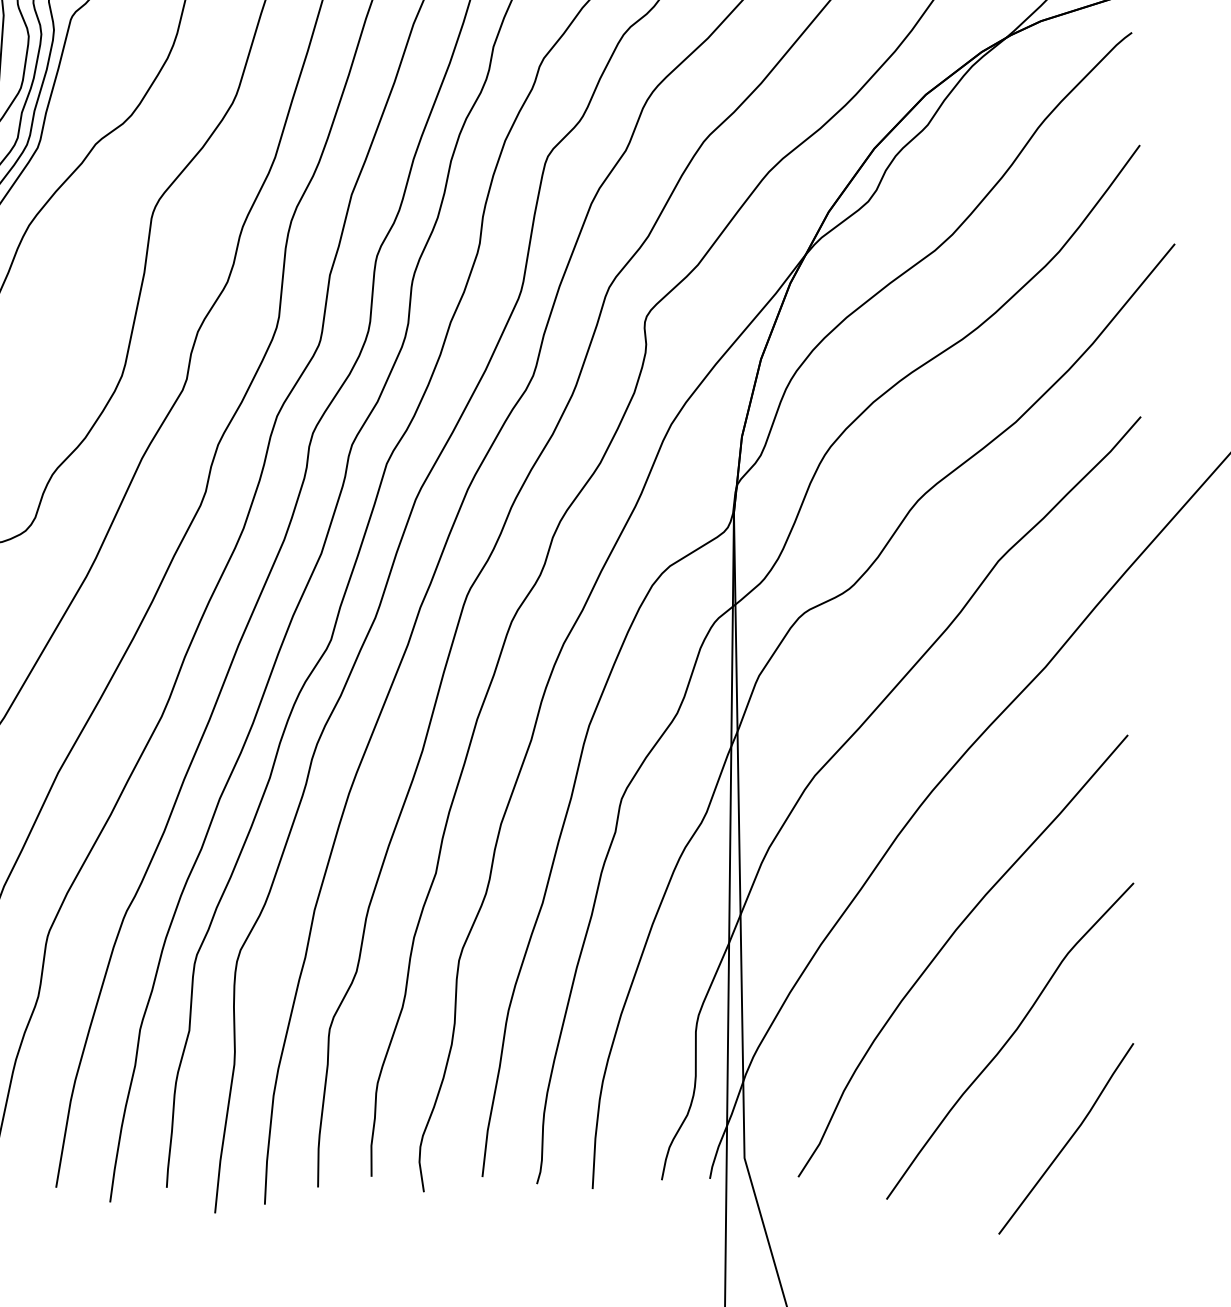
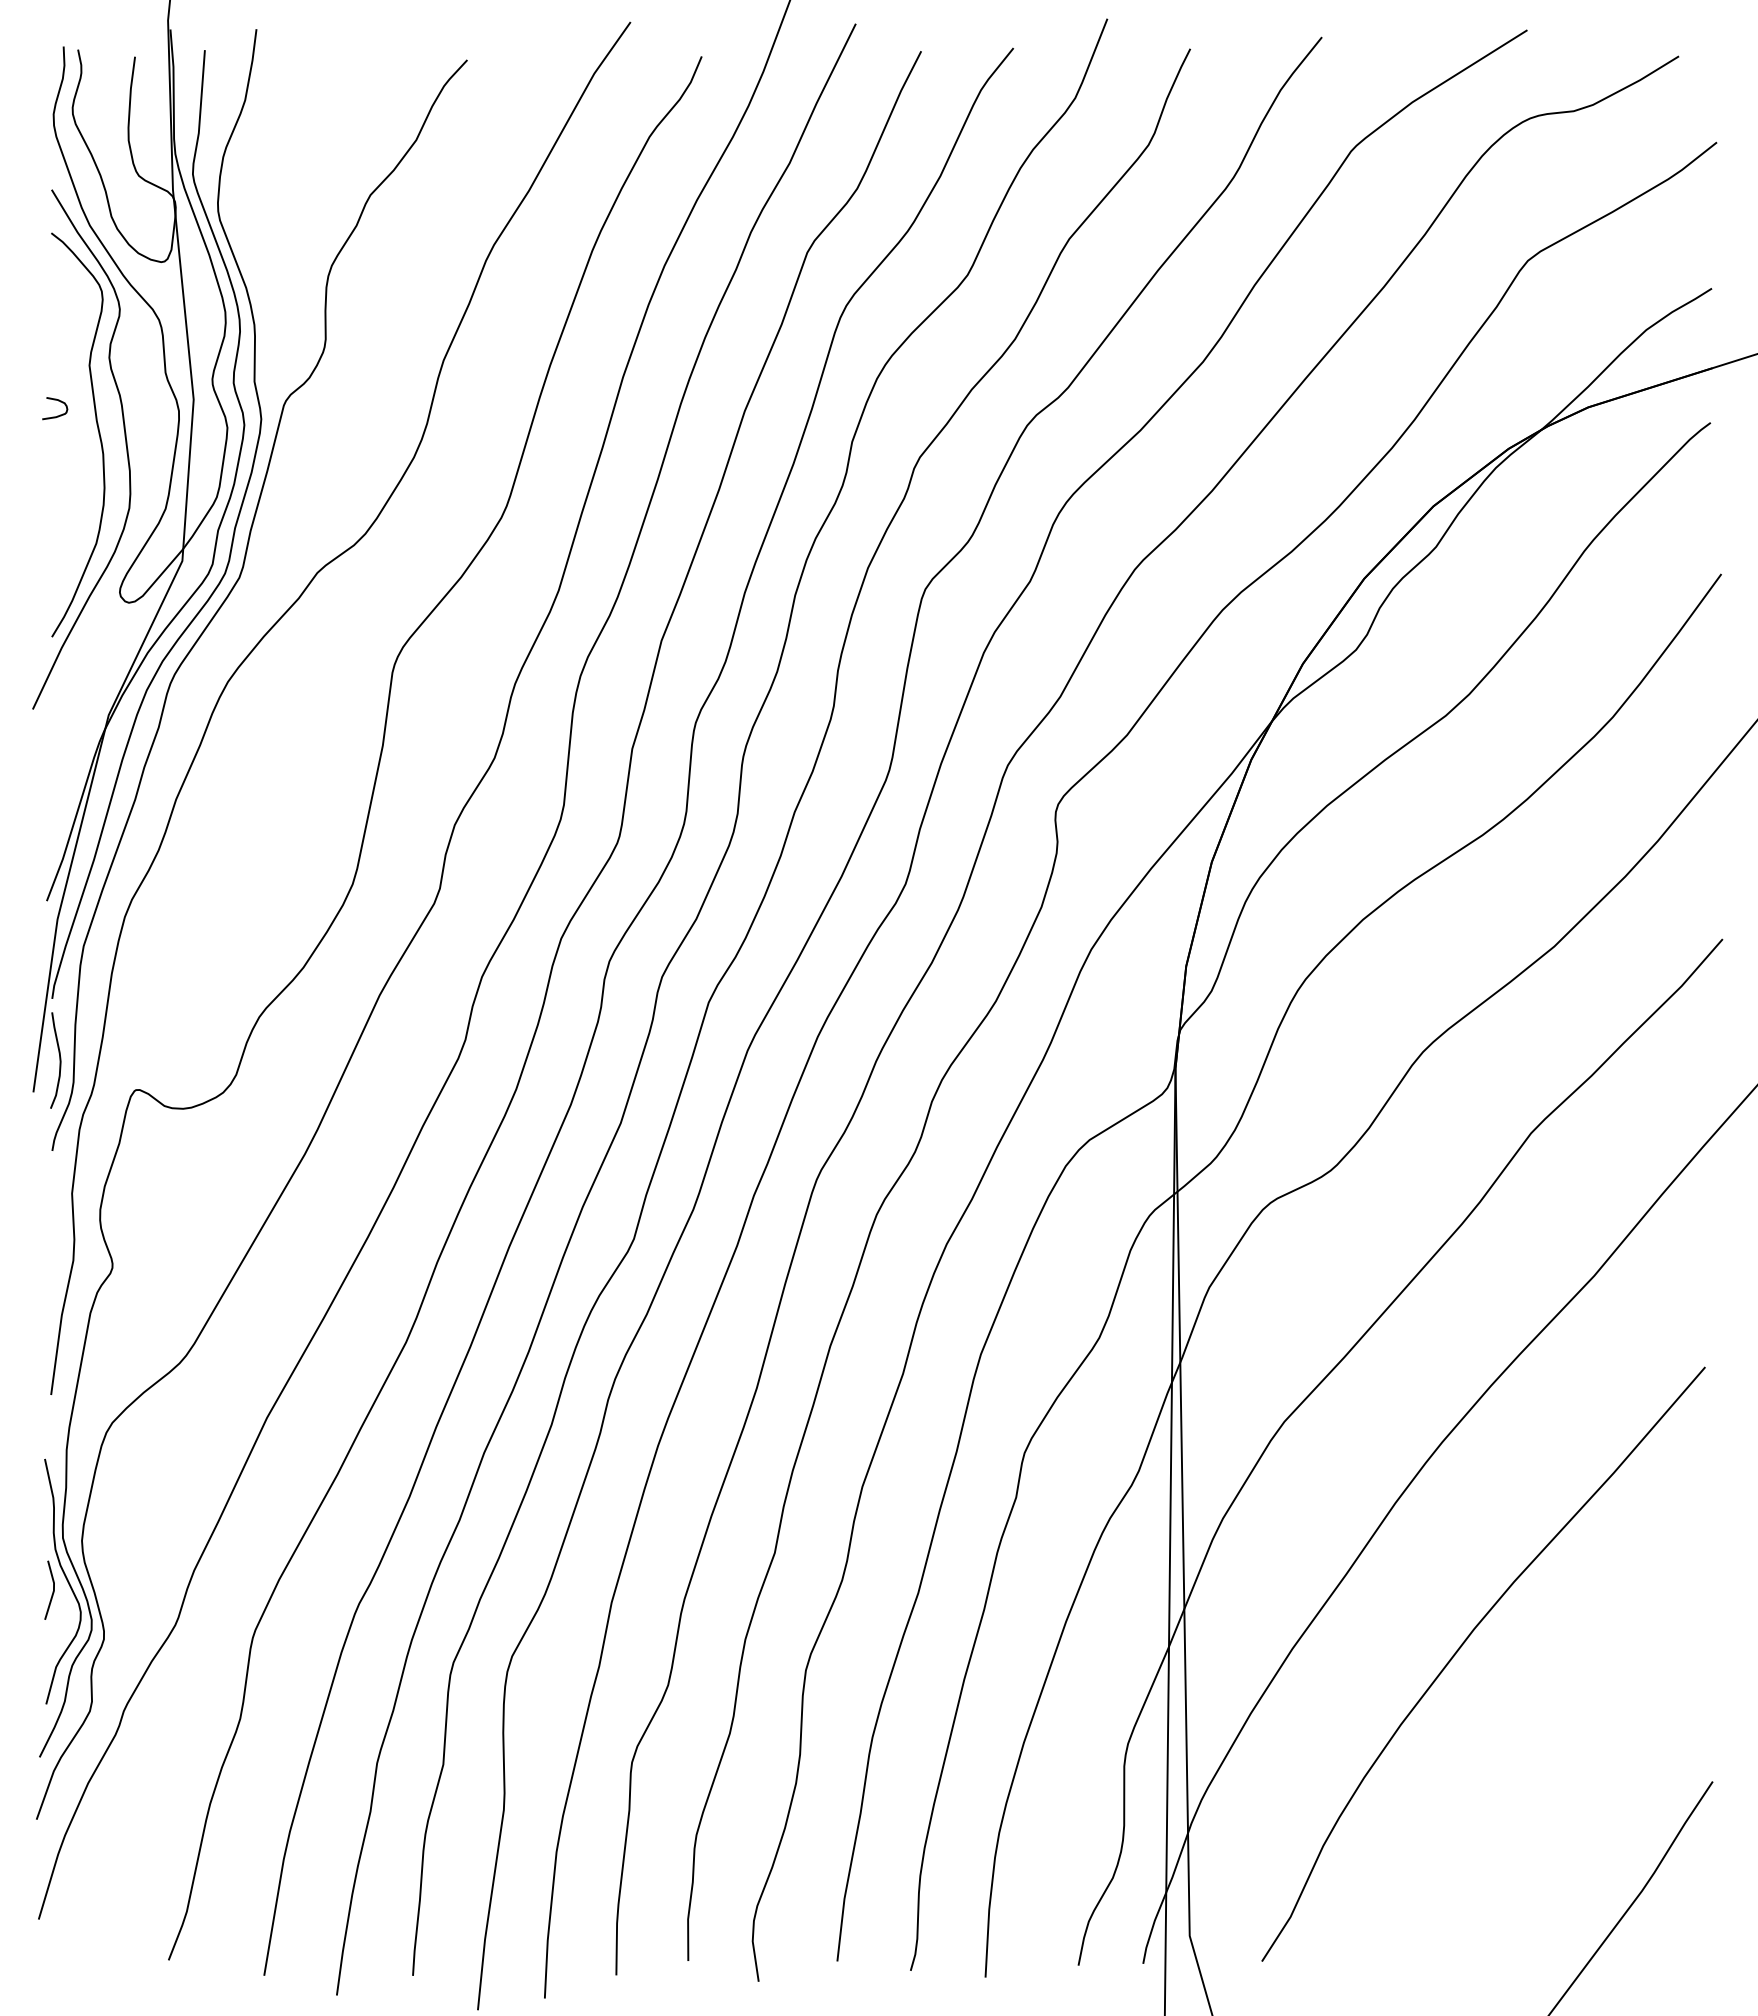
curve: (1009, 1040) -> (1545, 1777), removed

